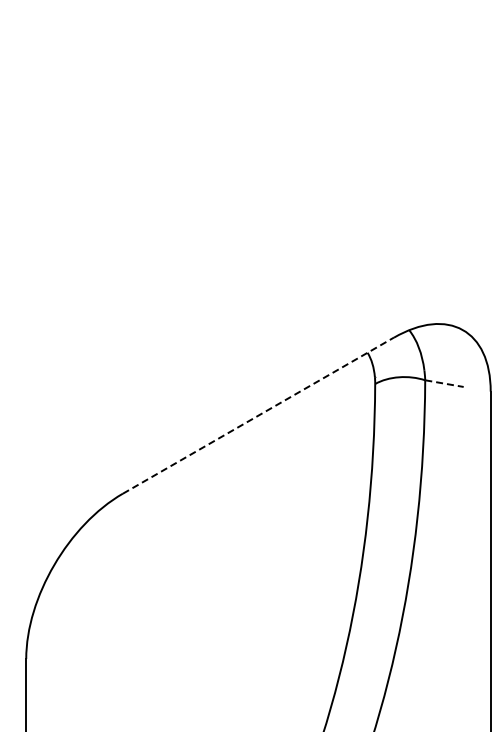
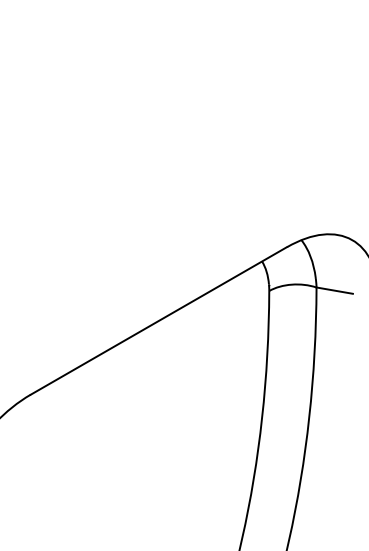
line: (444, 383) -> (334, 290), dashed -> solid
line: (258, 415) -> (158, 320), dashed -> solid

